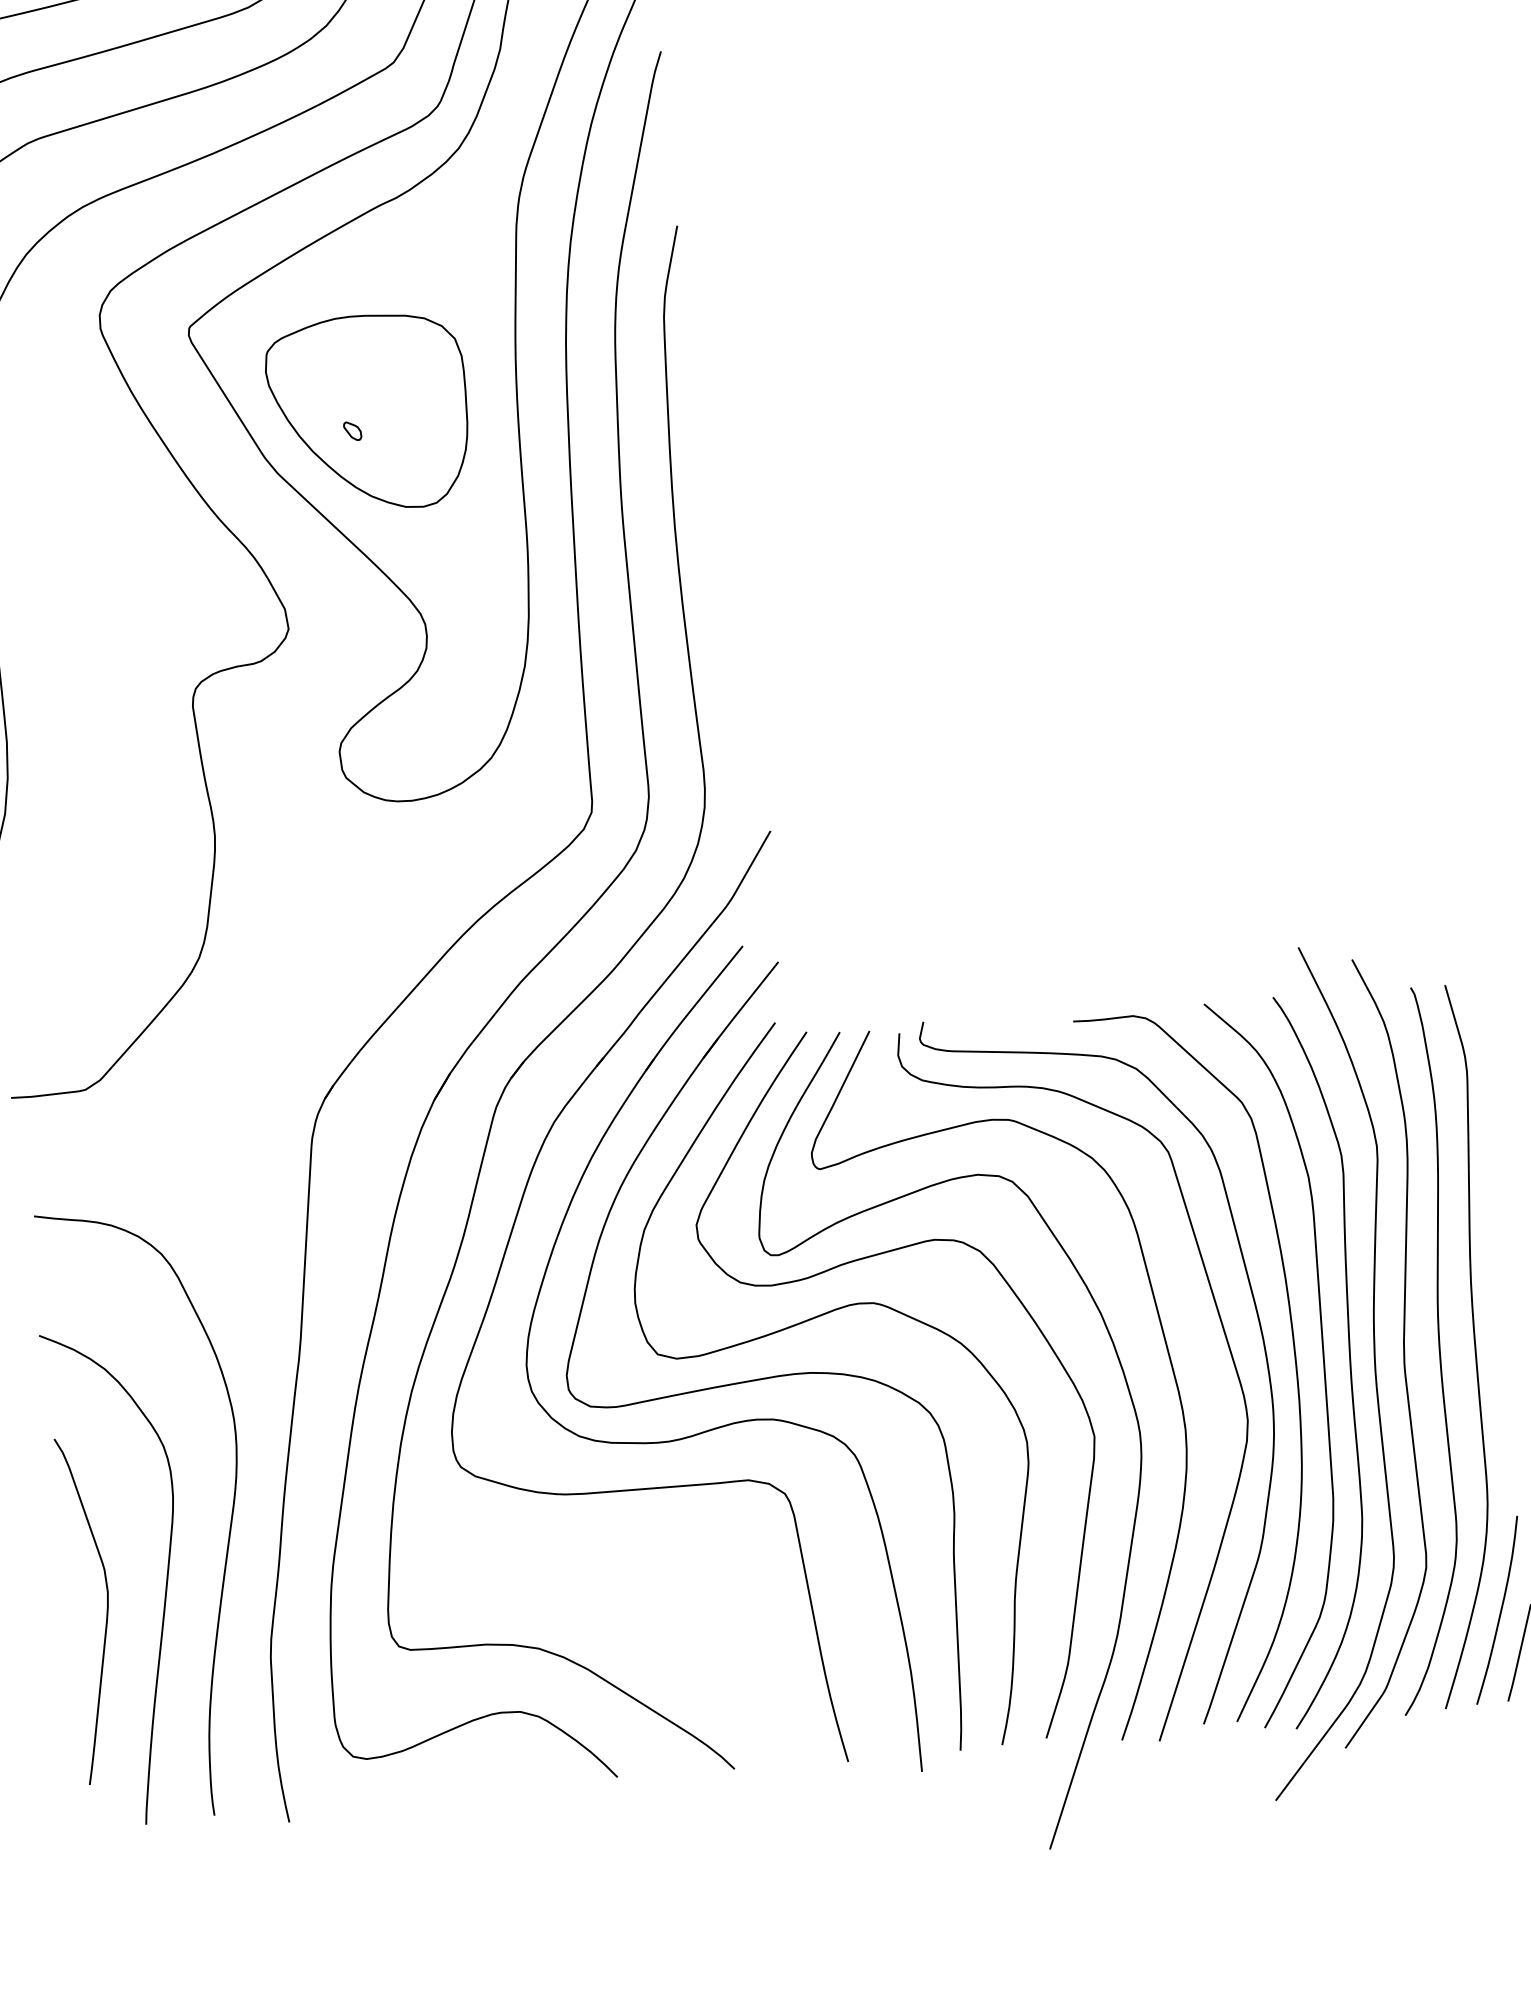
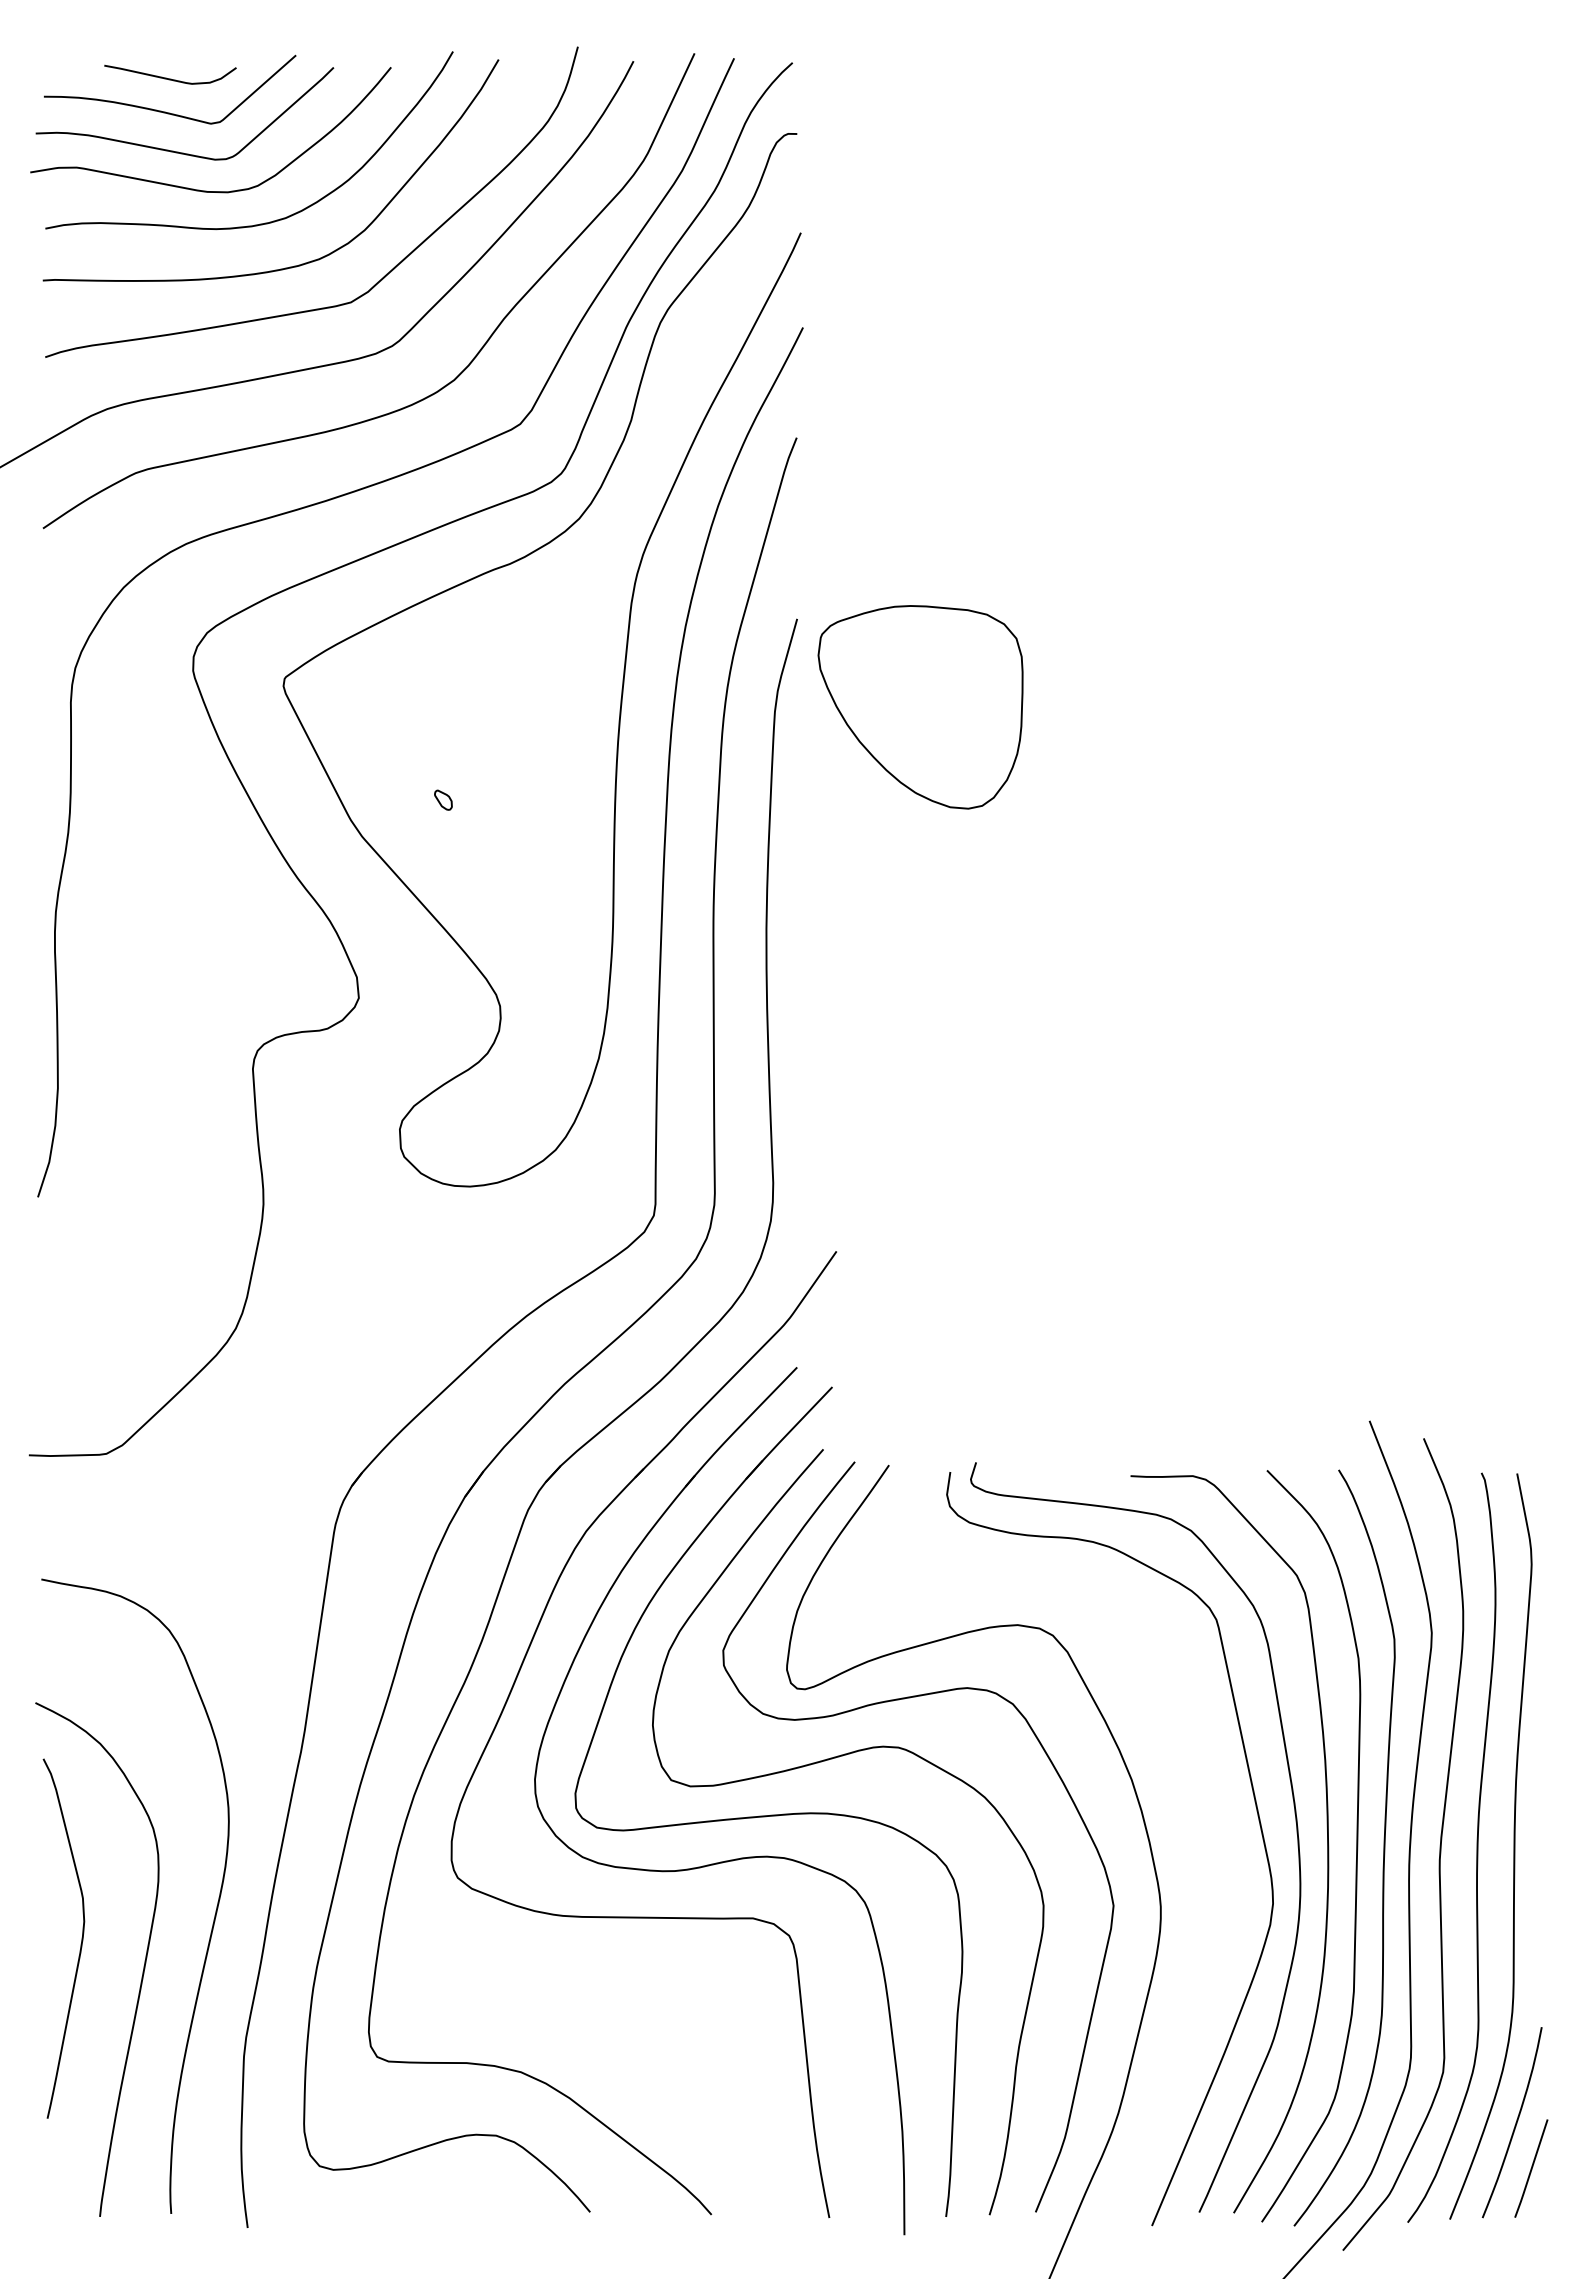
part: (368, 413) -> (920, 707), moved
curve: (1164, 1341) -> (1194, 1814), removed
curve: (106, 1608) -> (81, 1938), moved

